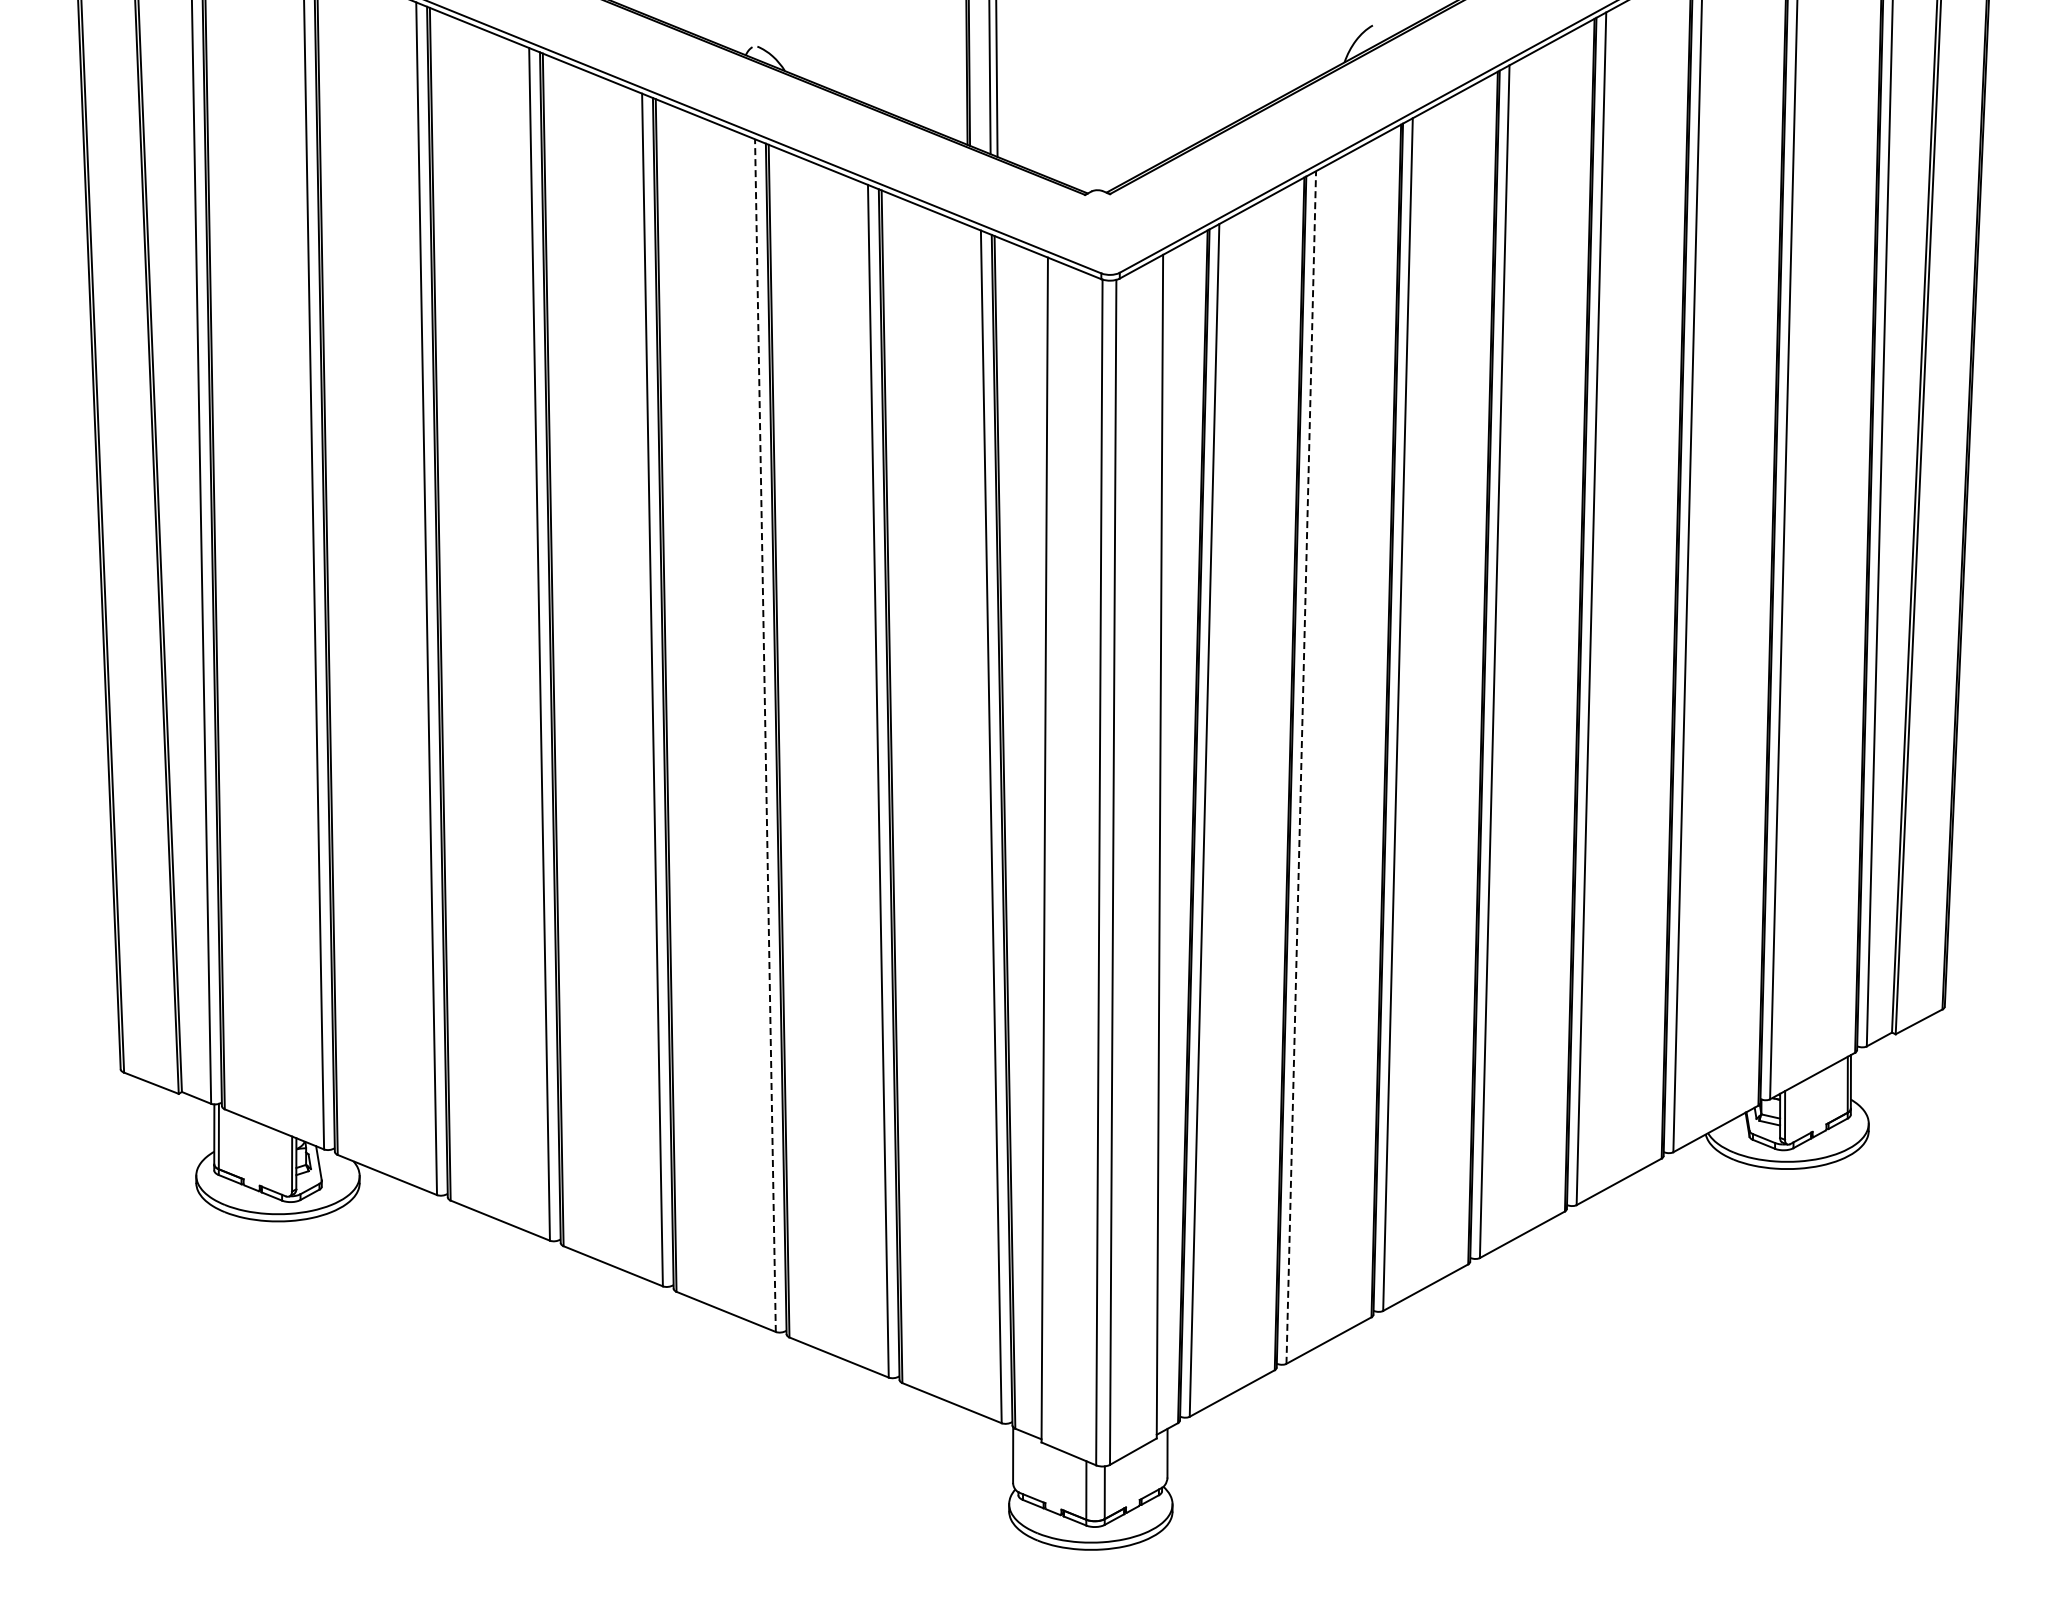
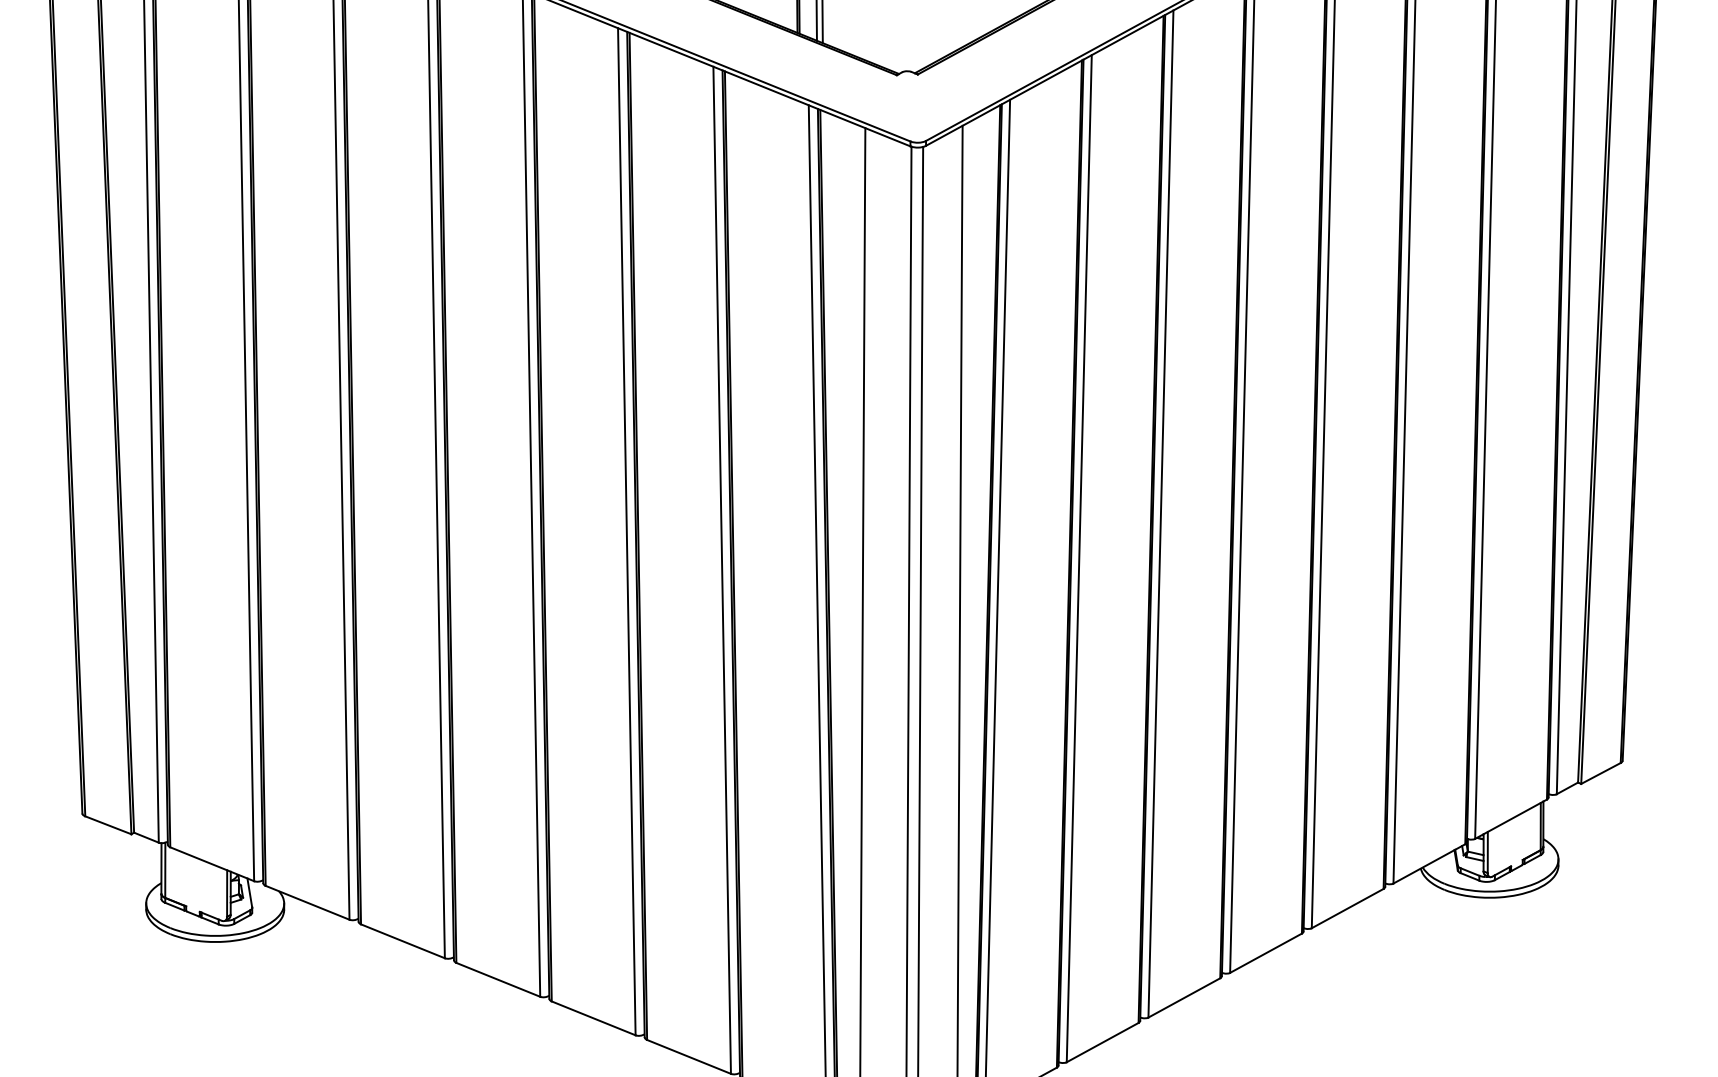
line: (765, 735) -> (626, 531), dashed -> solid
line: (1301, 767) -> (1079, 558), dashed -> solid

